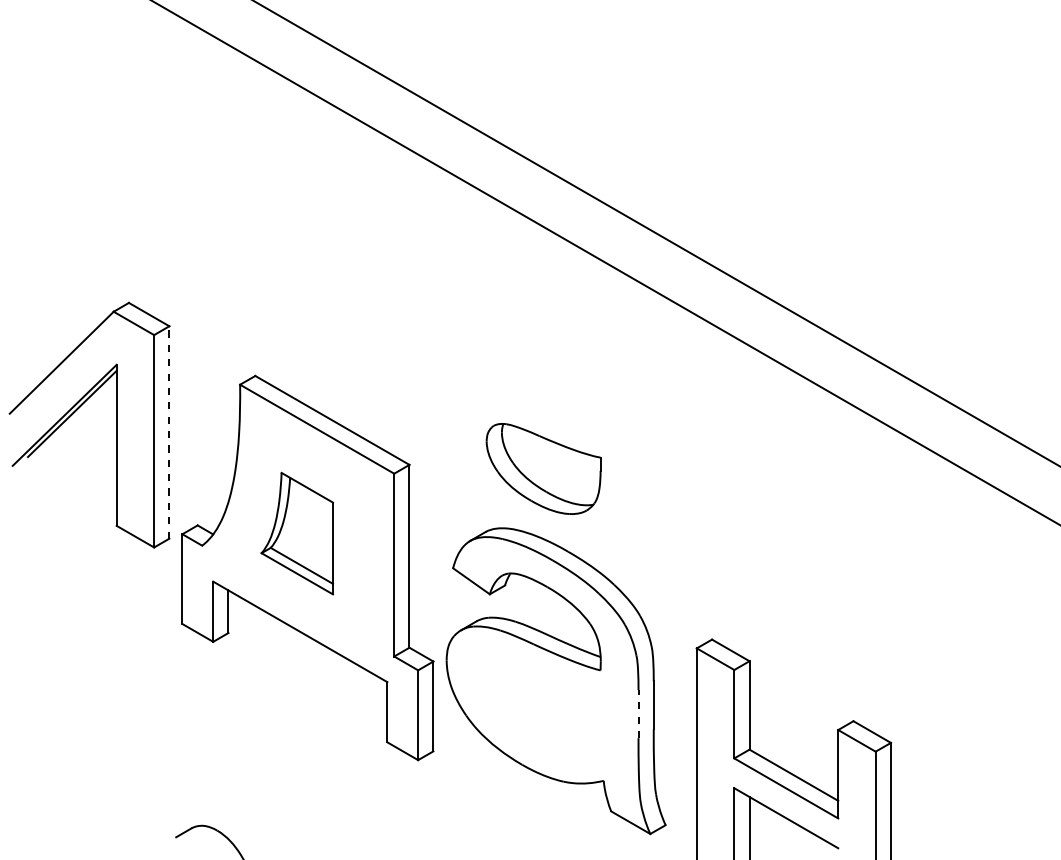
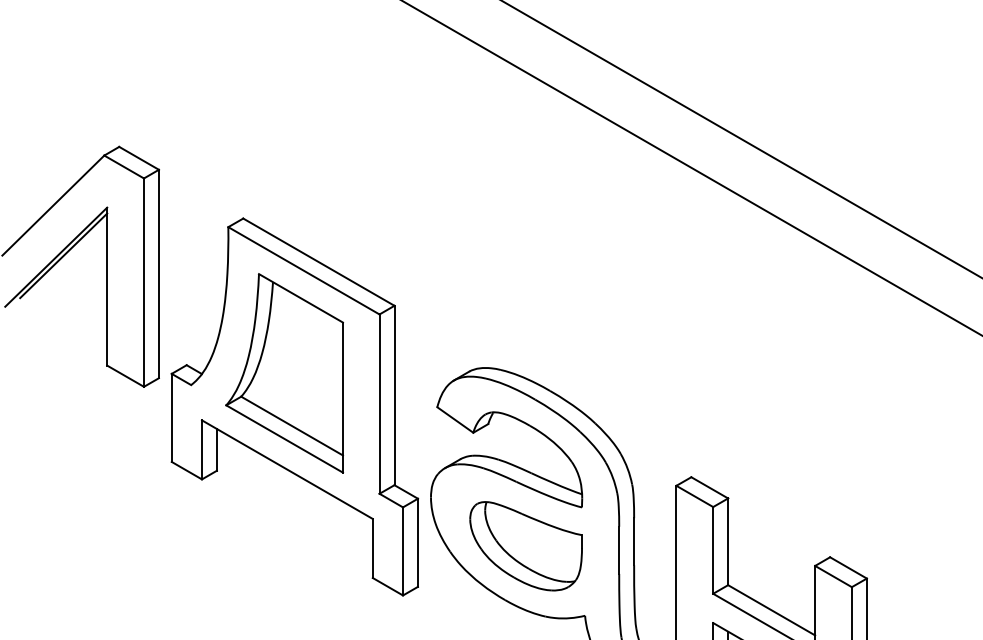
line: (169, 431) -> (159, 273), dashed -> solid
part: (543, 468) -> (525, 545), moved
part: (296, 533) -> (283, 373), size x1.67
line: (638, 713) -> (619, 549), dashed -> solid

